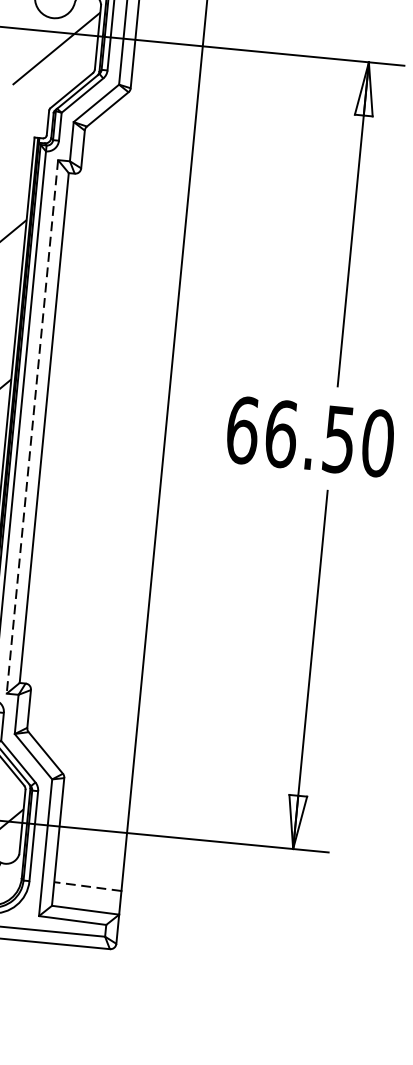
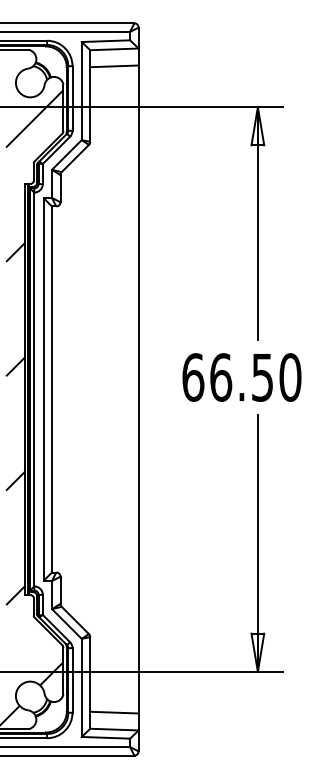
line: (32, 426) -> (43, 389), dashed -> solid
line: (86, 886) -> (113, 712), dashed -> solid

